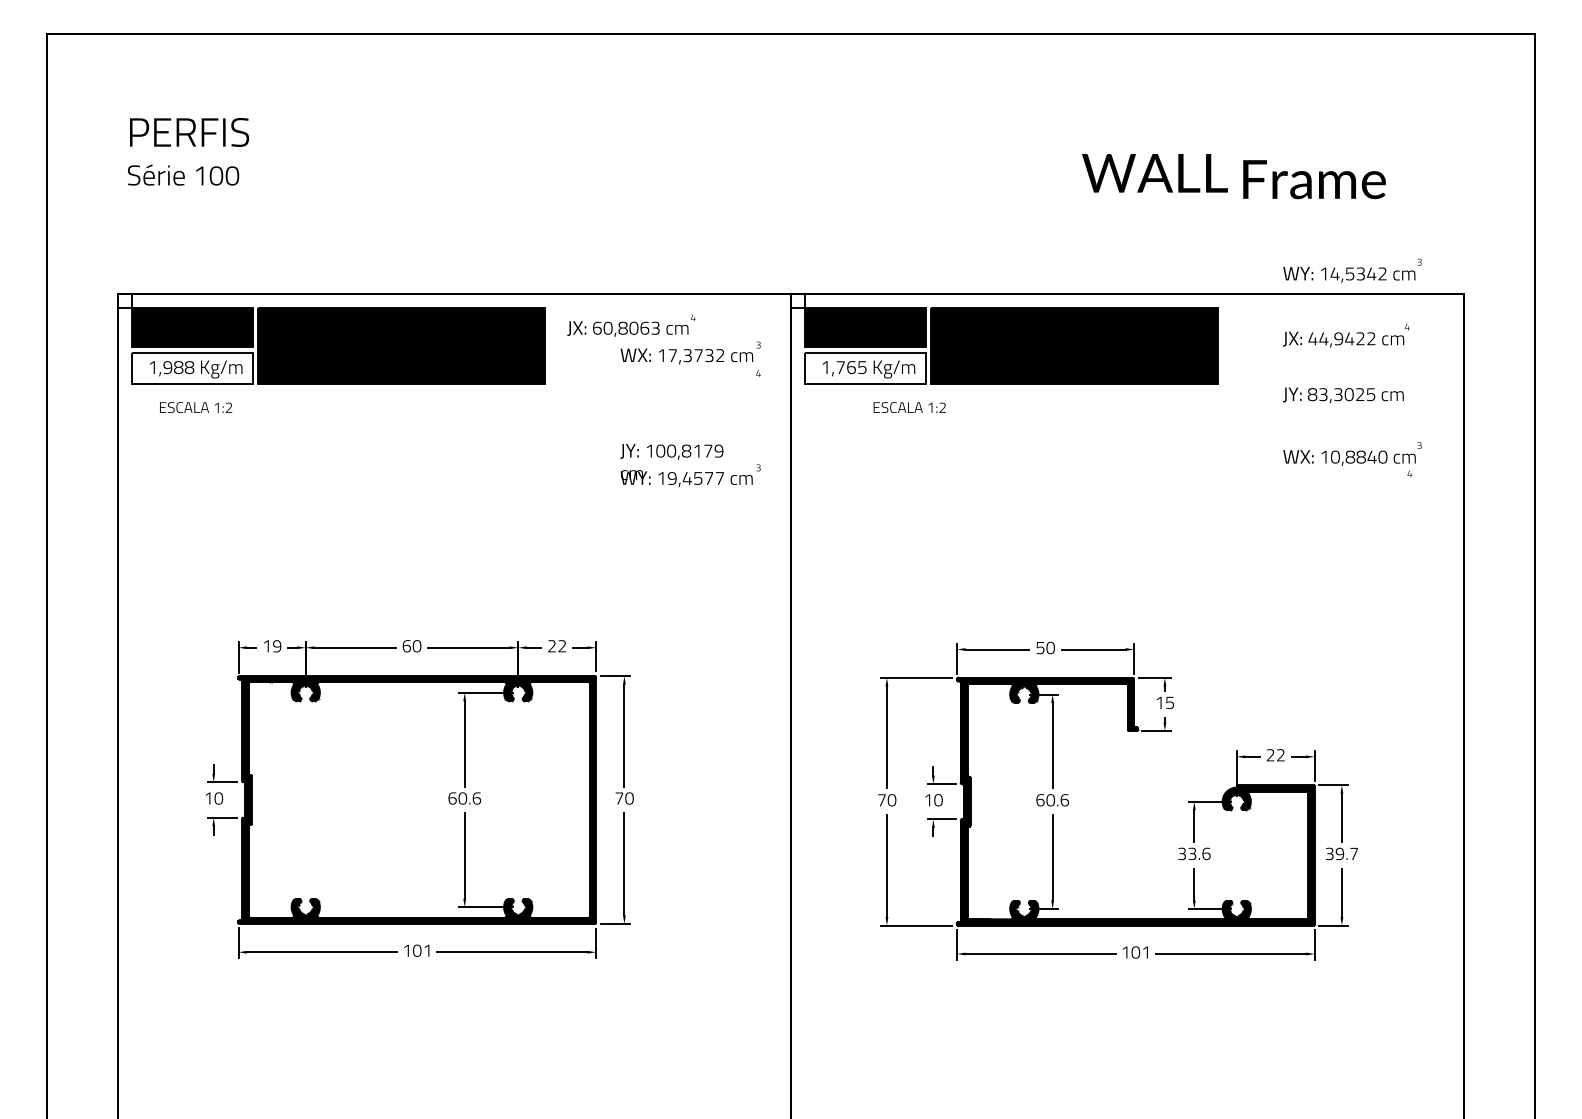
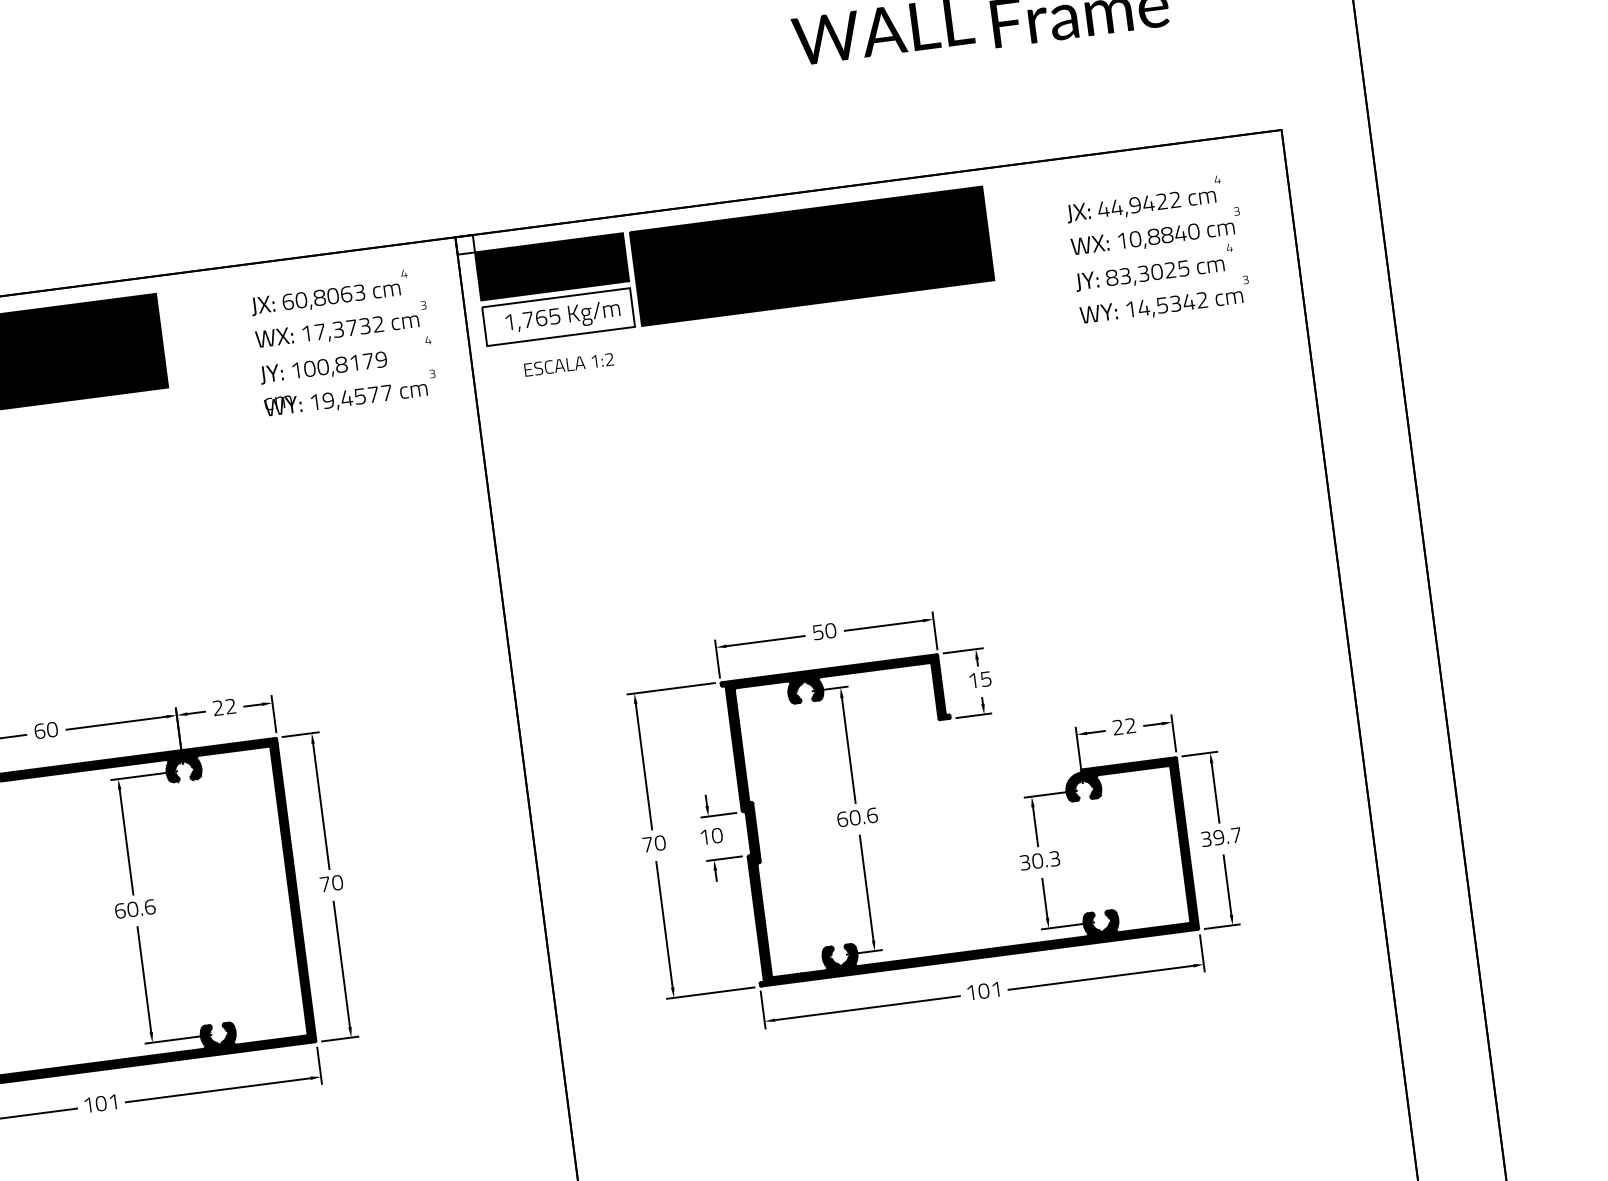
text: (1352, 270) -> (1164, 300), moved
text: (631, 325) -> (329, 293), moved
text: (909, 407) -> (568, 364), moved
text: (1352, 459) -> (1156, 239), moved
text: (690, 465) -> (348, 381), moved
text: (1199, 853) -> (1046, 859), 33.6 -> 30.3

